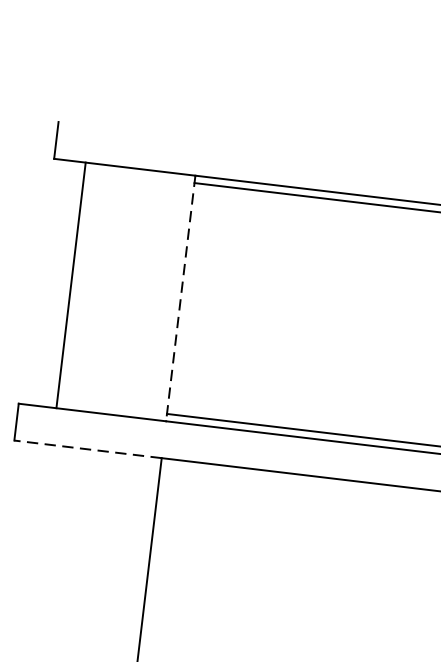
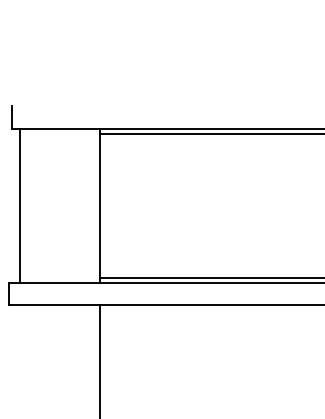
line: (71, 284) -> (20, 205), moved
line: (180, 297) -> (100, 205), dashed -> solid
line: (87, 449) -> (54, 305), dashed -> solid

